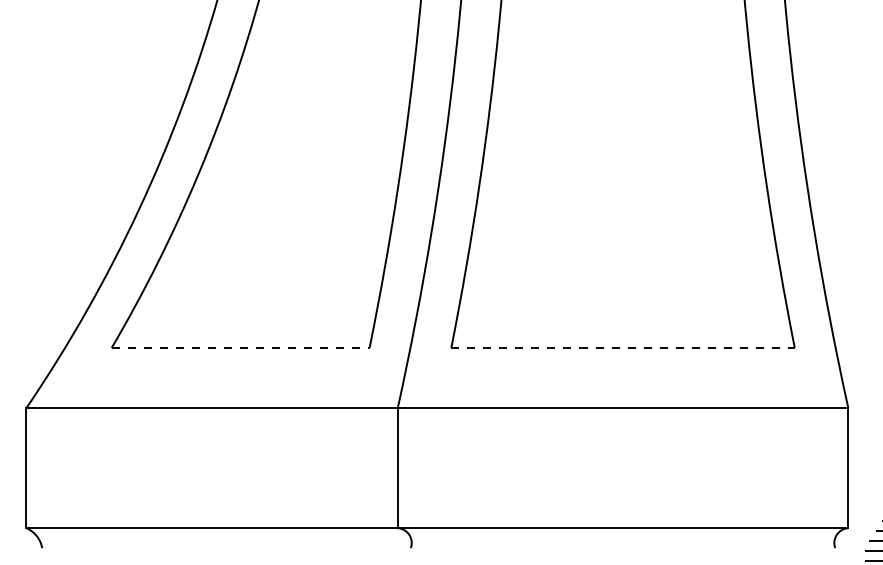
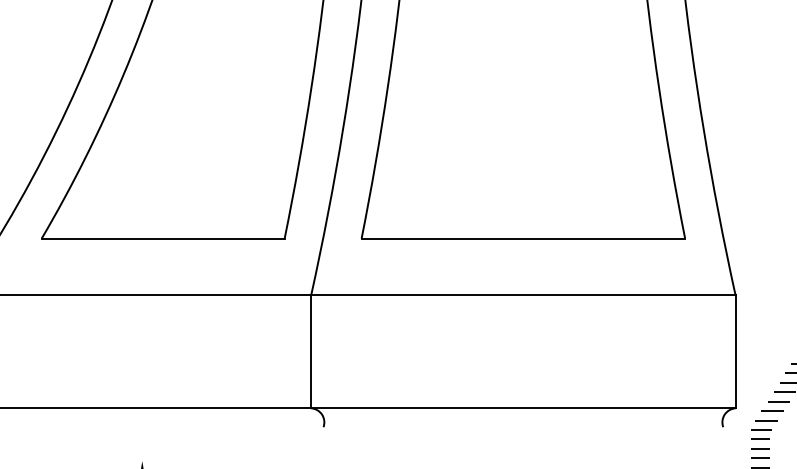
line: (240, 347) -> (163, 238), dashed -> solid
line: (623, 347) -> (523, 238), dashed -> solid

